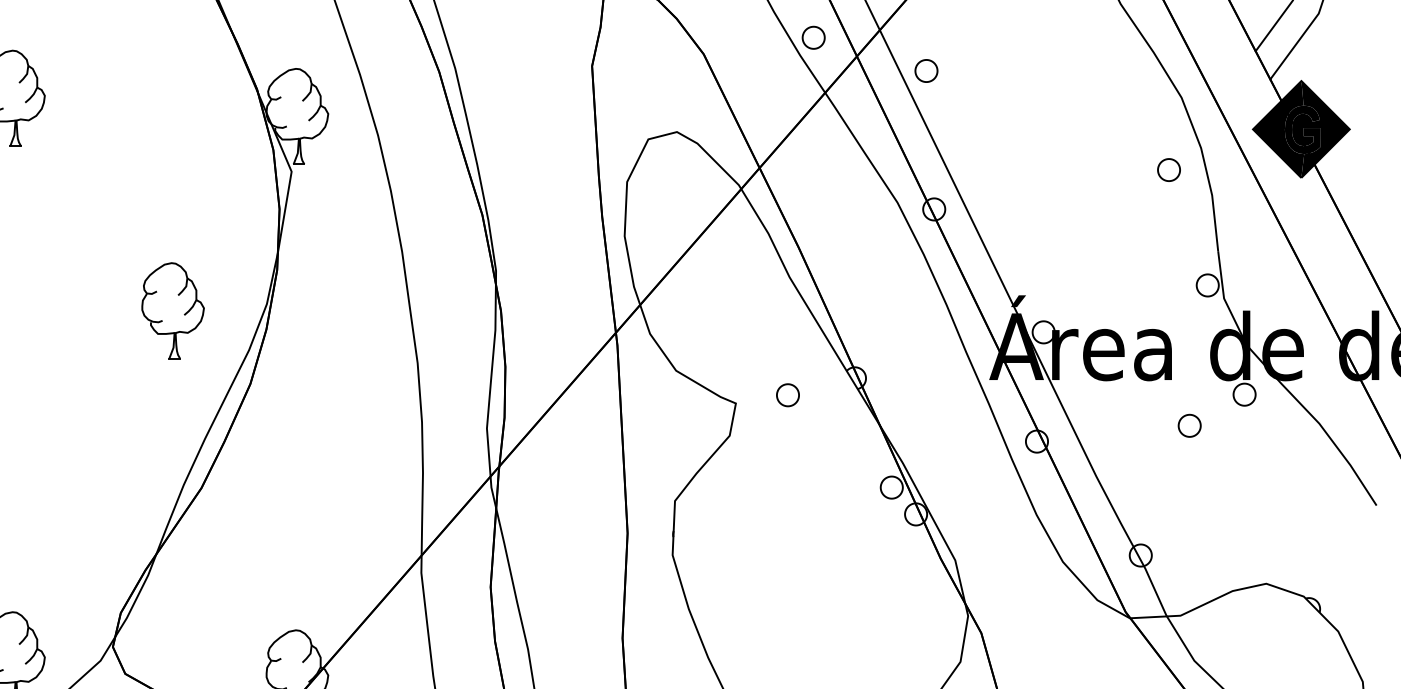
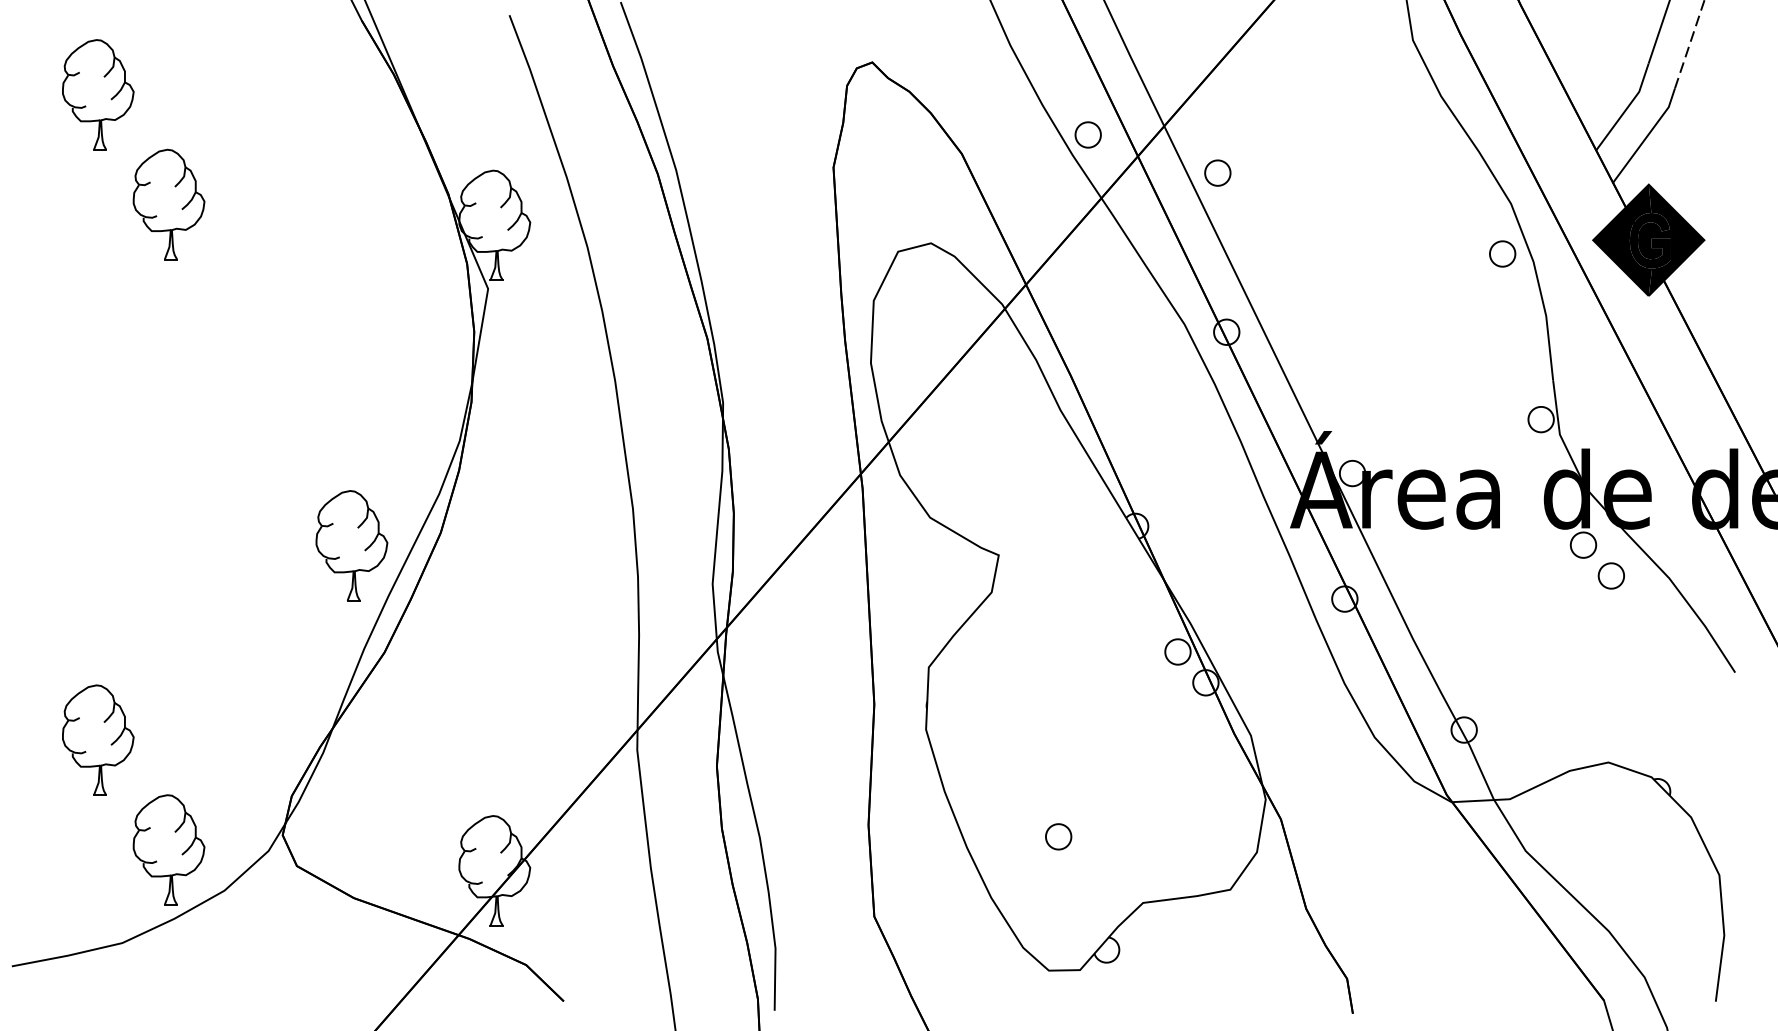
part: (1168, 169) -> (1502, 253), moved
part: (172, 310) -> (351, 545), moved
part: (787, 394) -> (1058, 836), moved
part: (1188, 425) -> (1610, 575), moved

